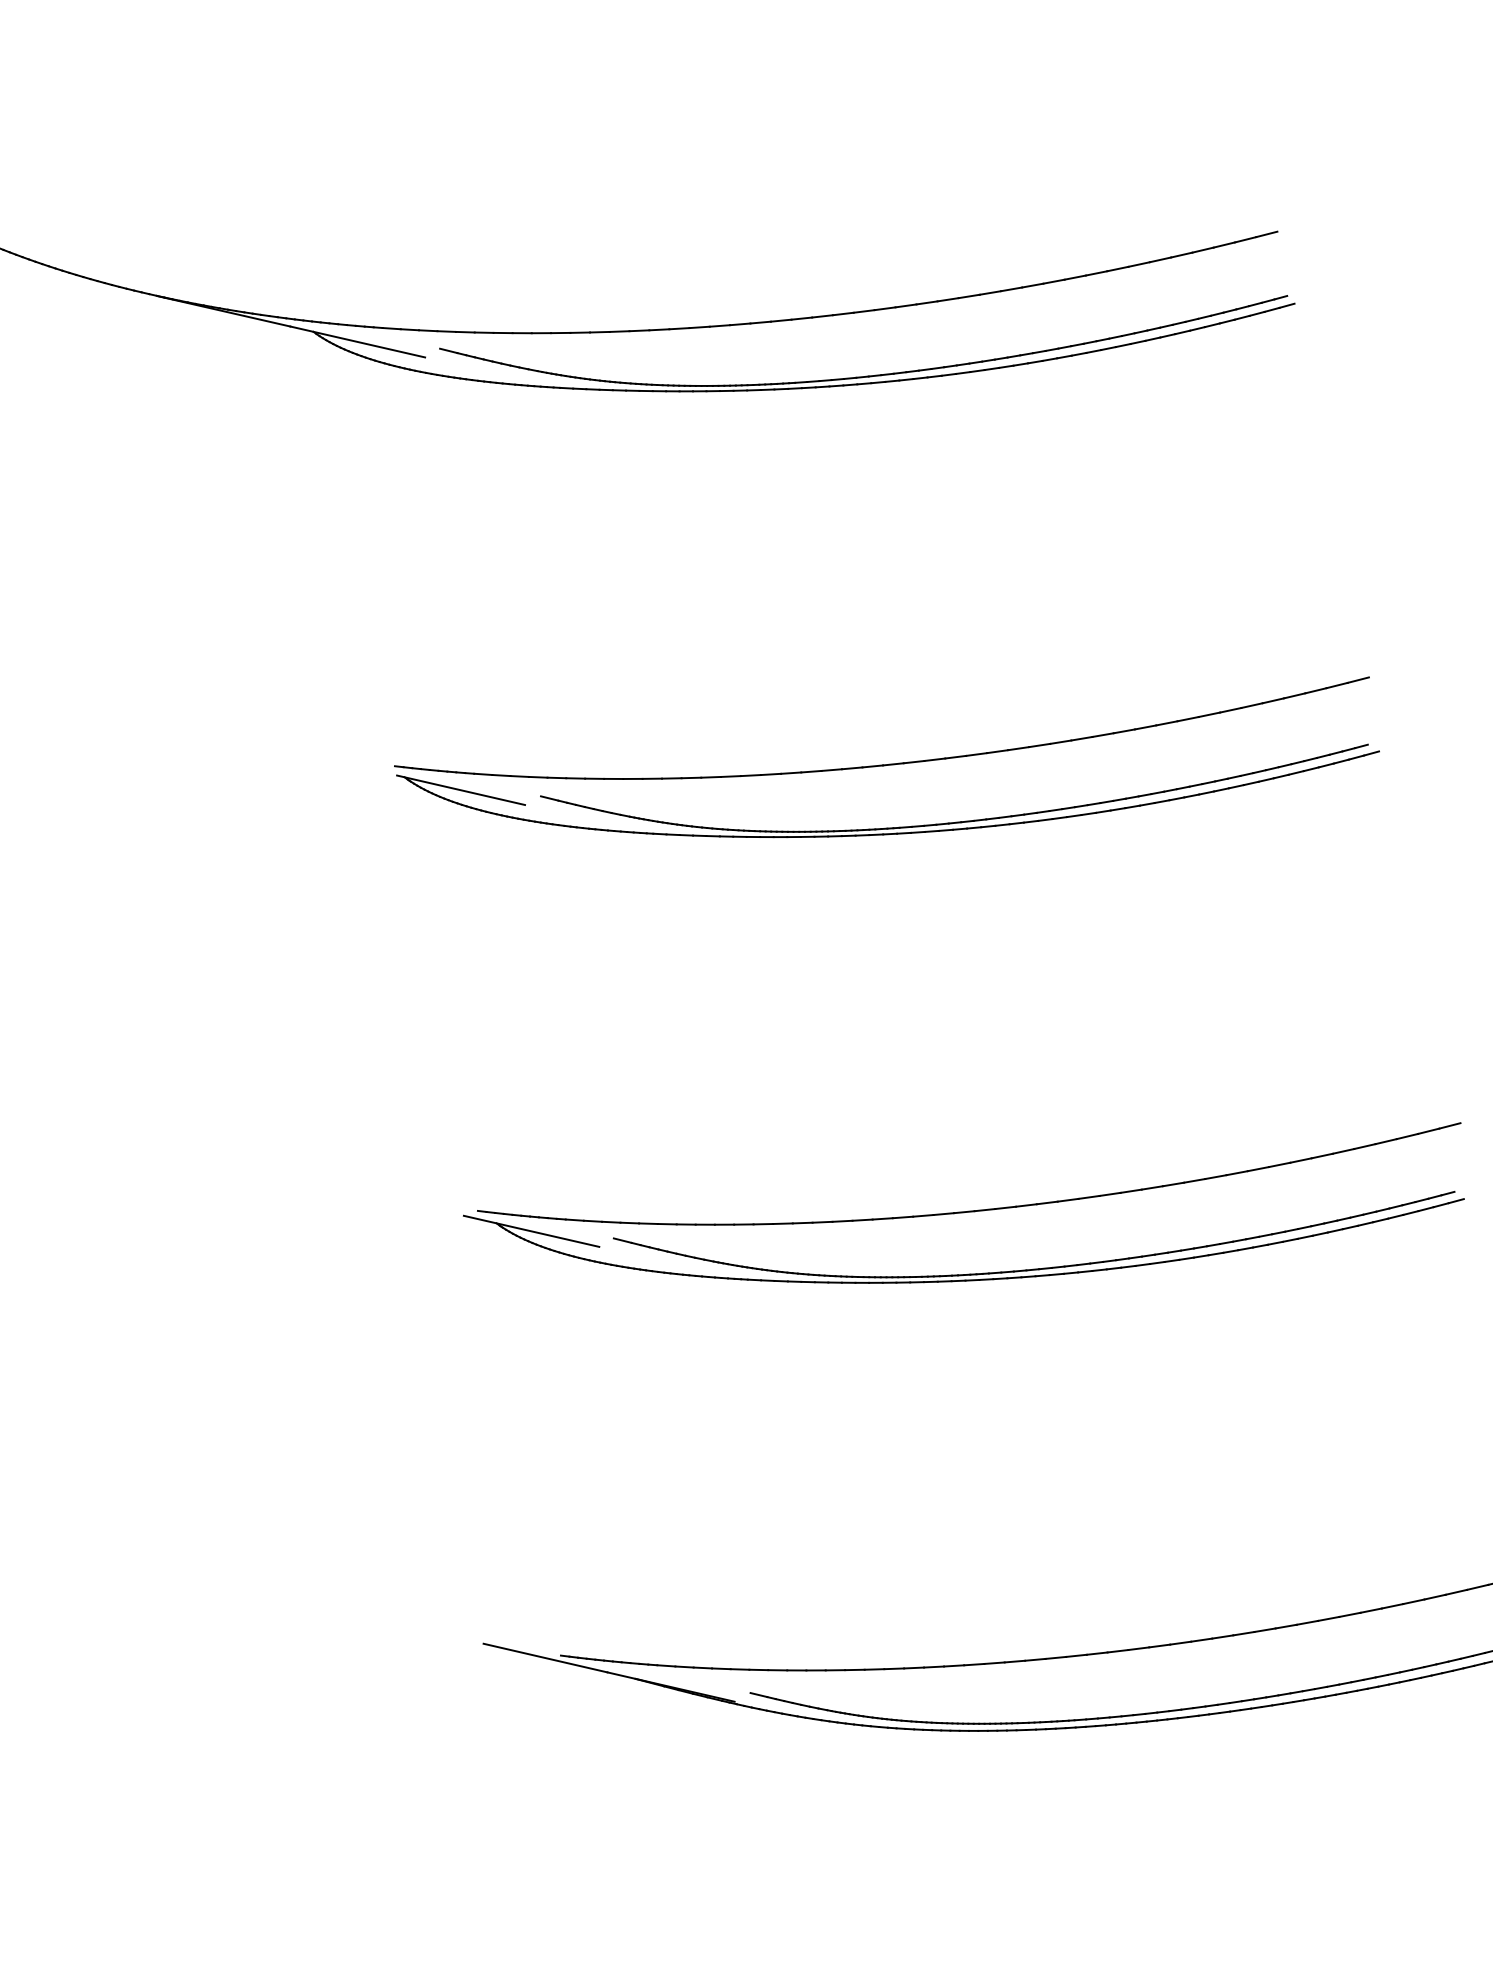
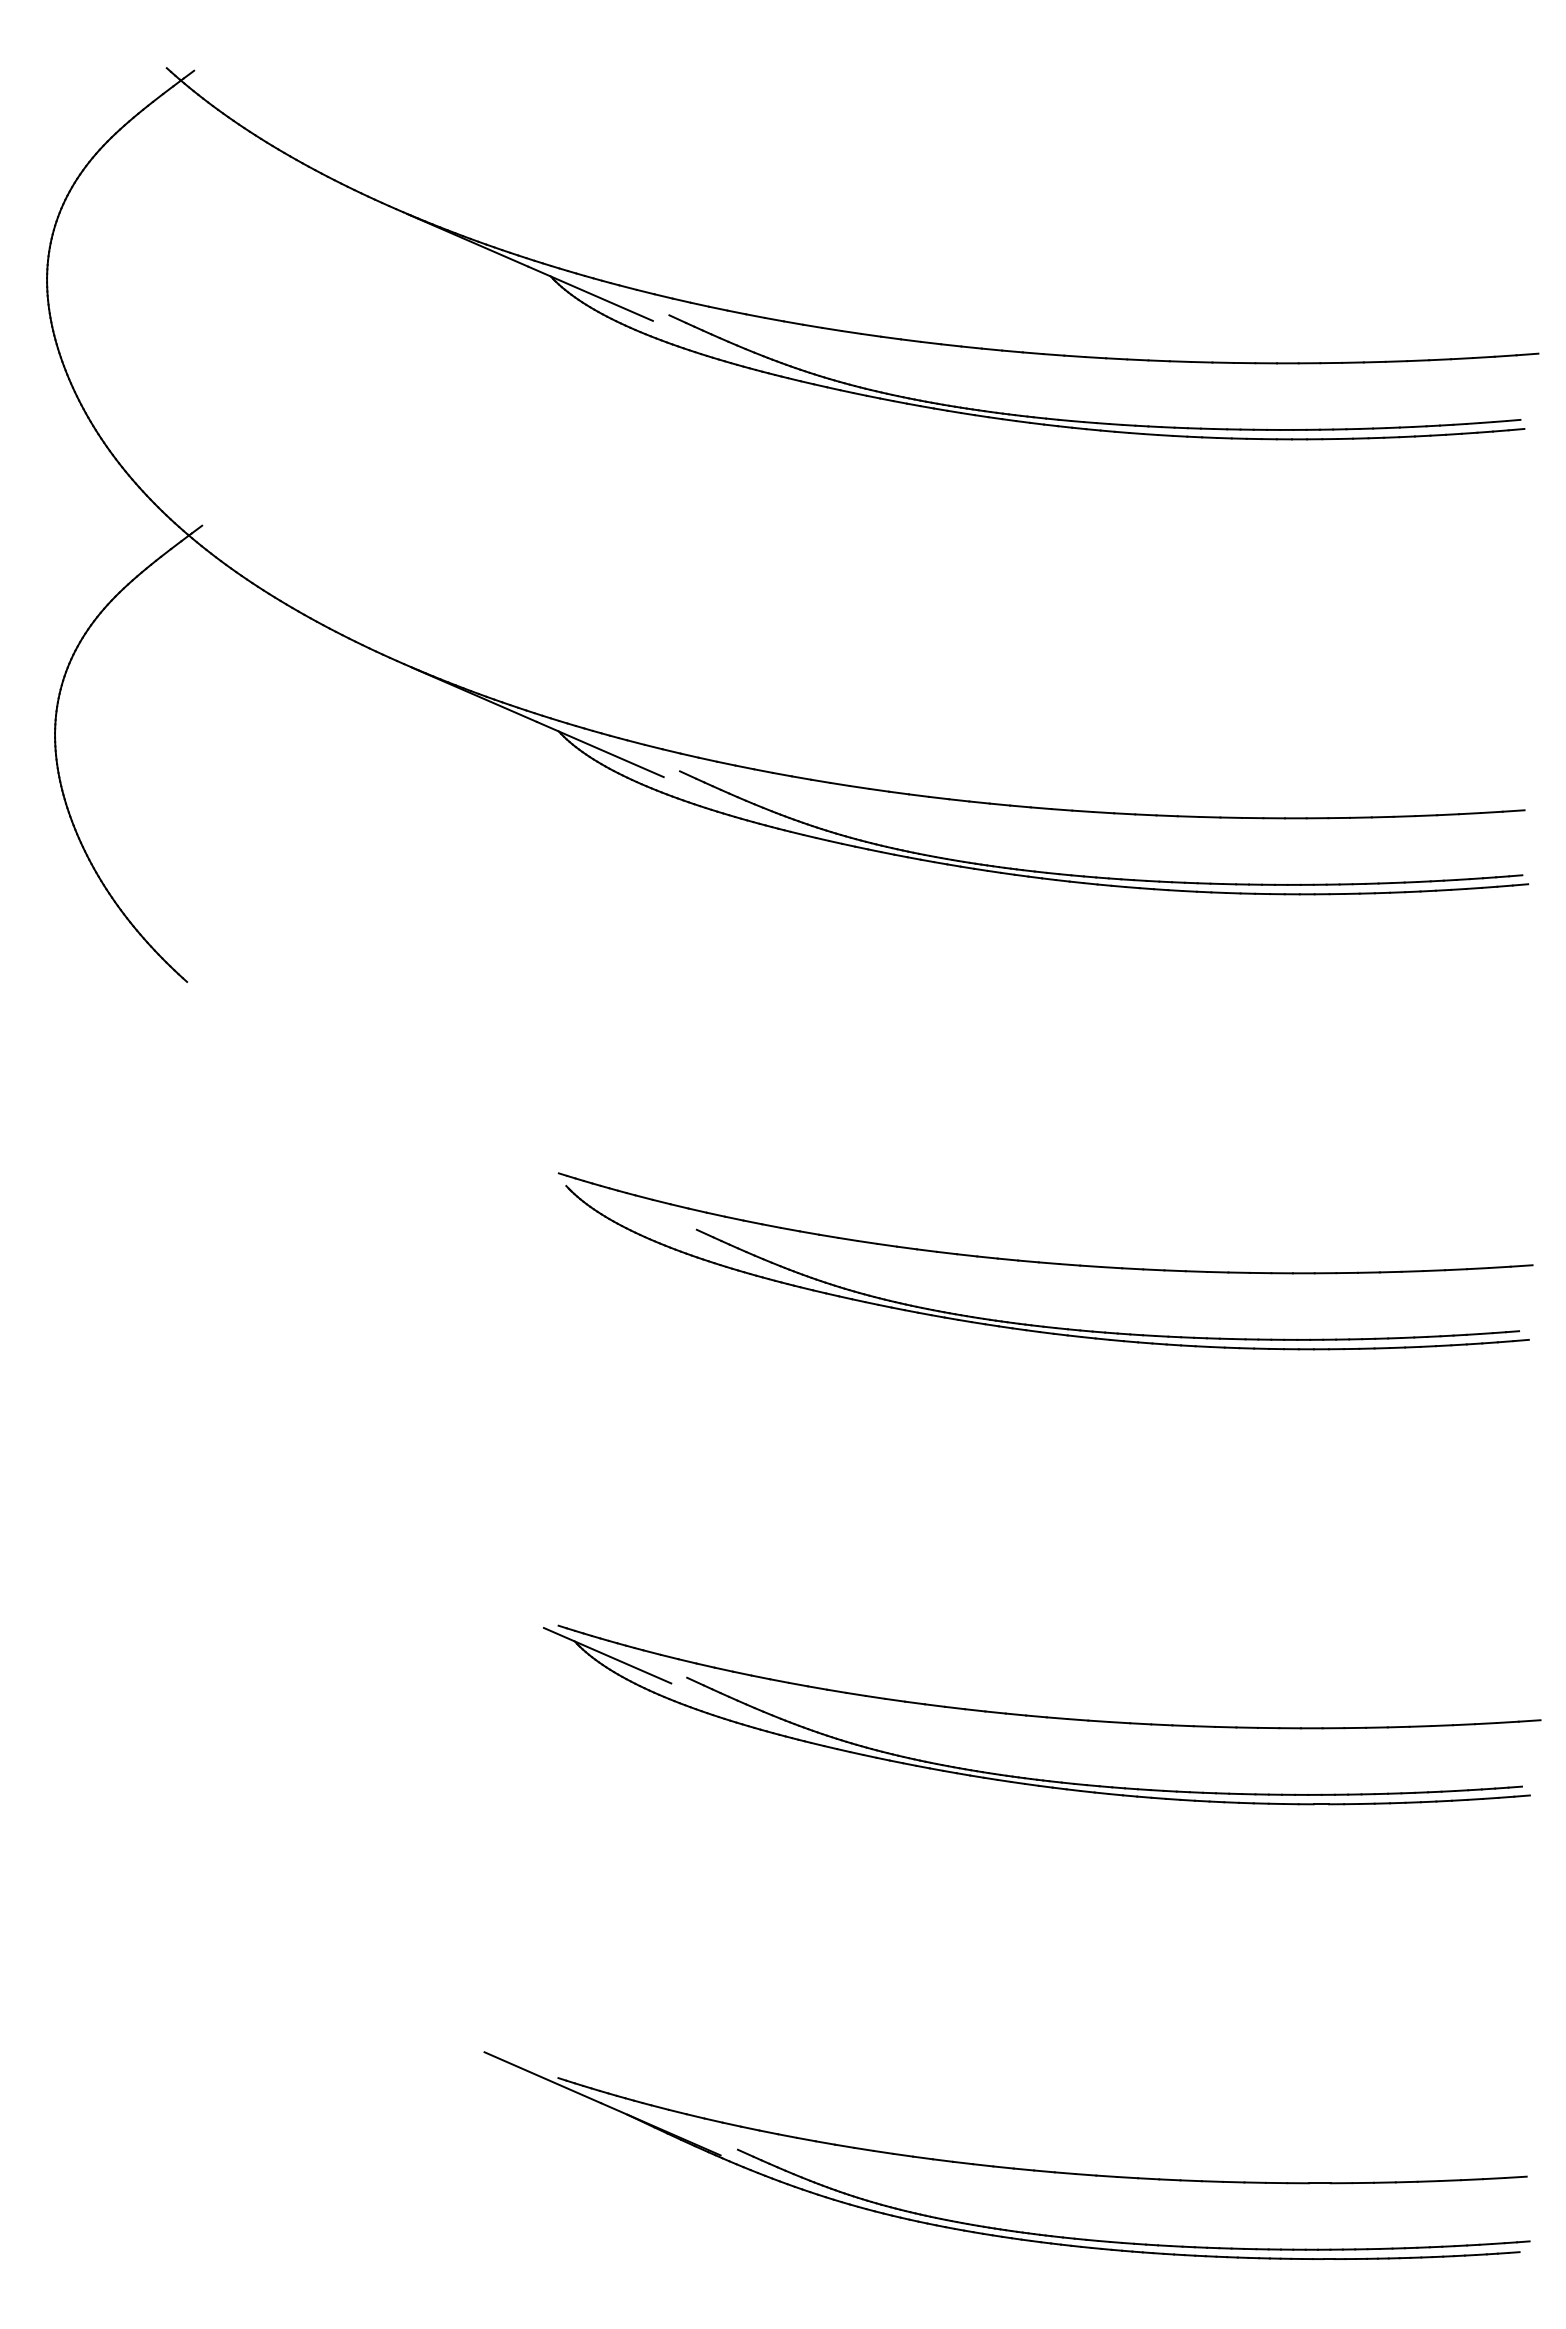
line: (461, 789) -> (619, 1208), removed

